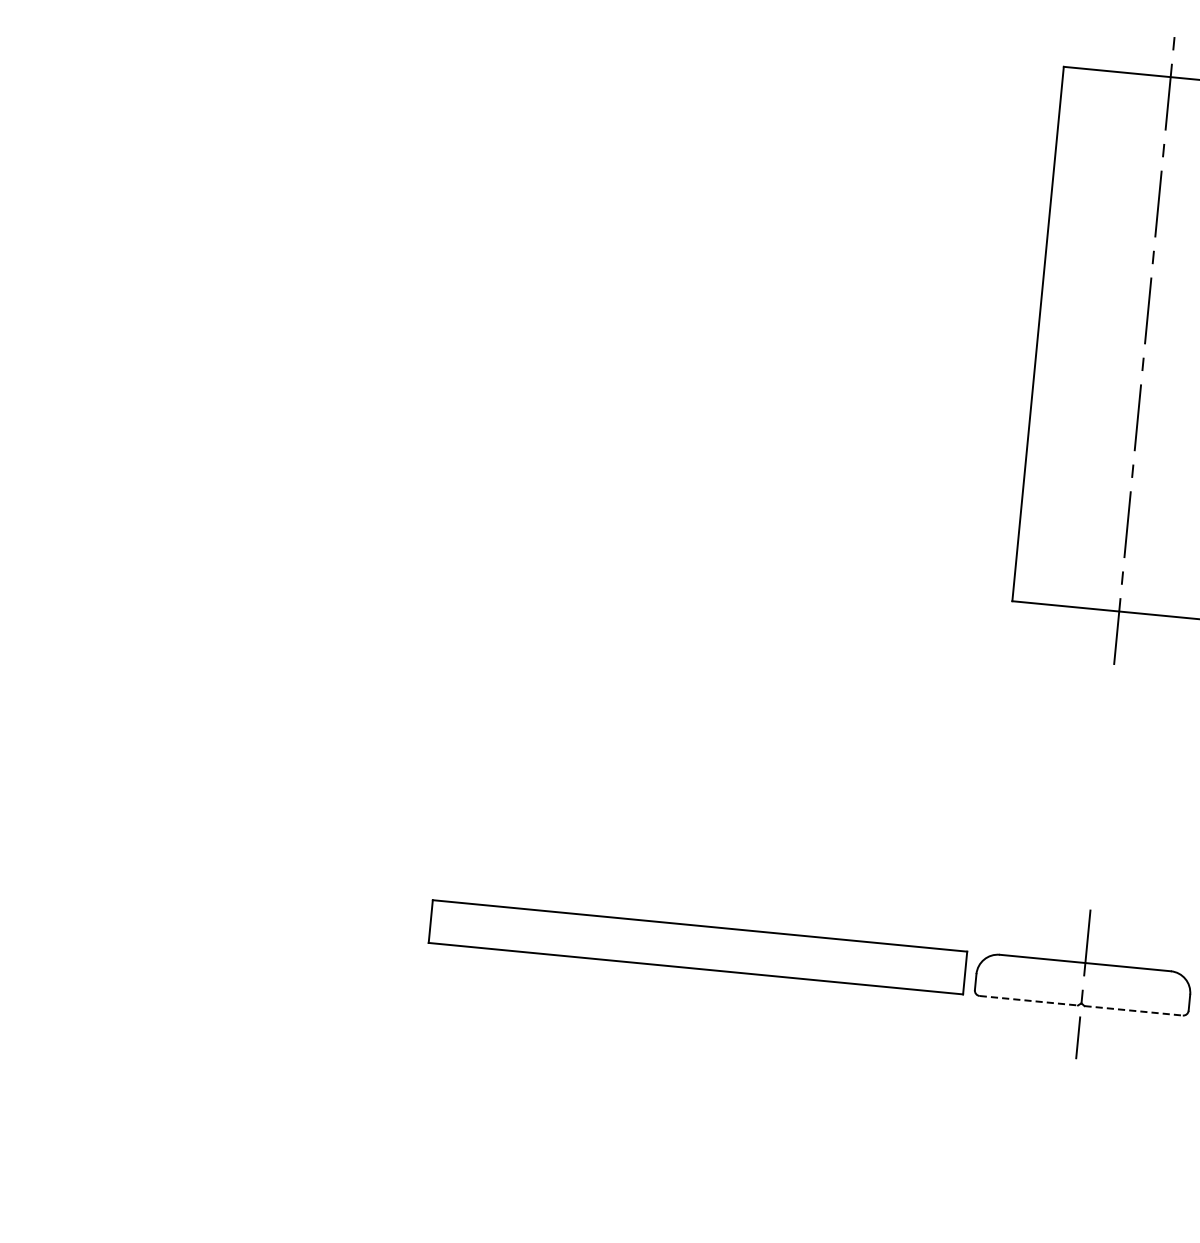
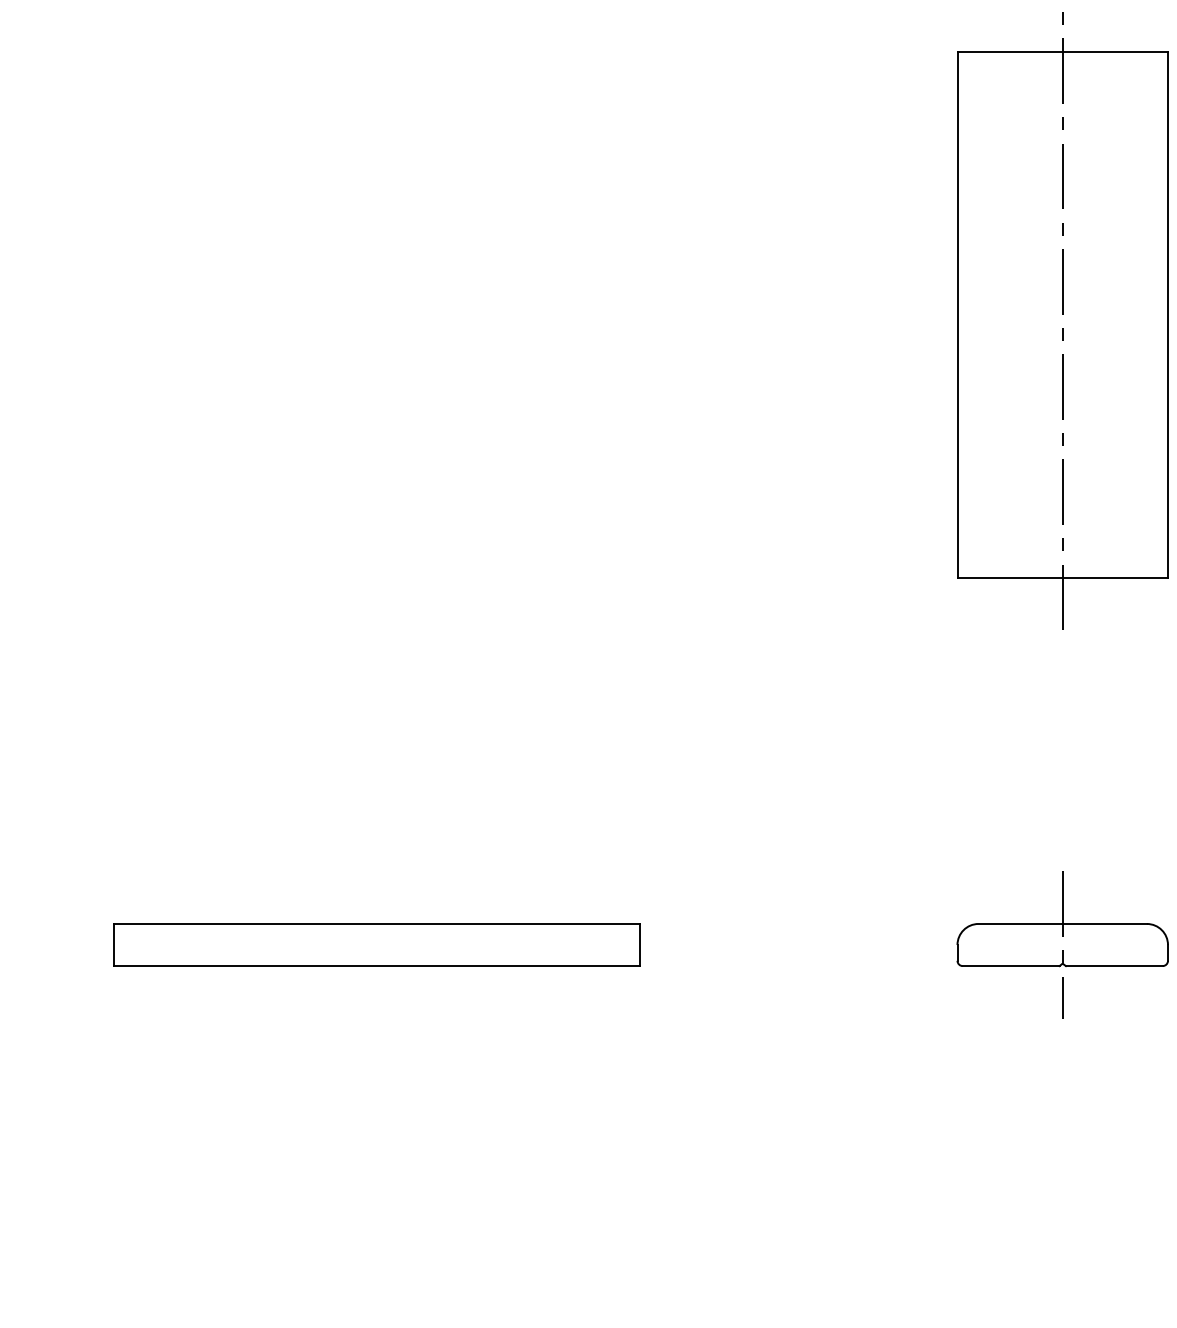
part: (697, 946) -> (376, 944), moved
line: (1029, 1001) -> (1011, 966), dashed -> solid
line: (1133, 1011) -> (1114, 966), dashed -> solid

